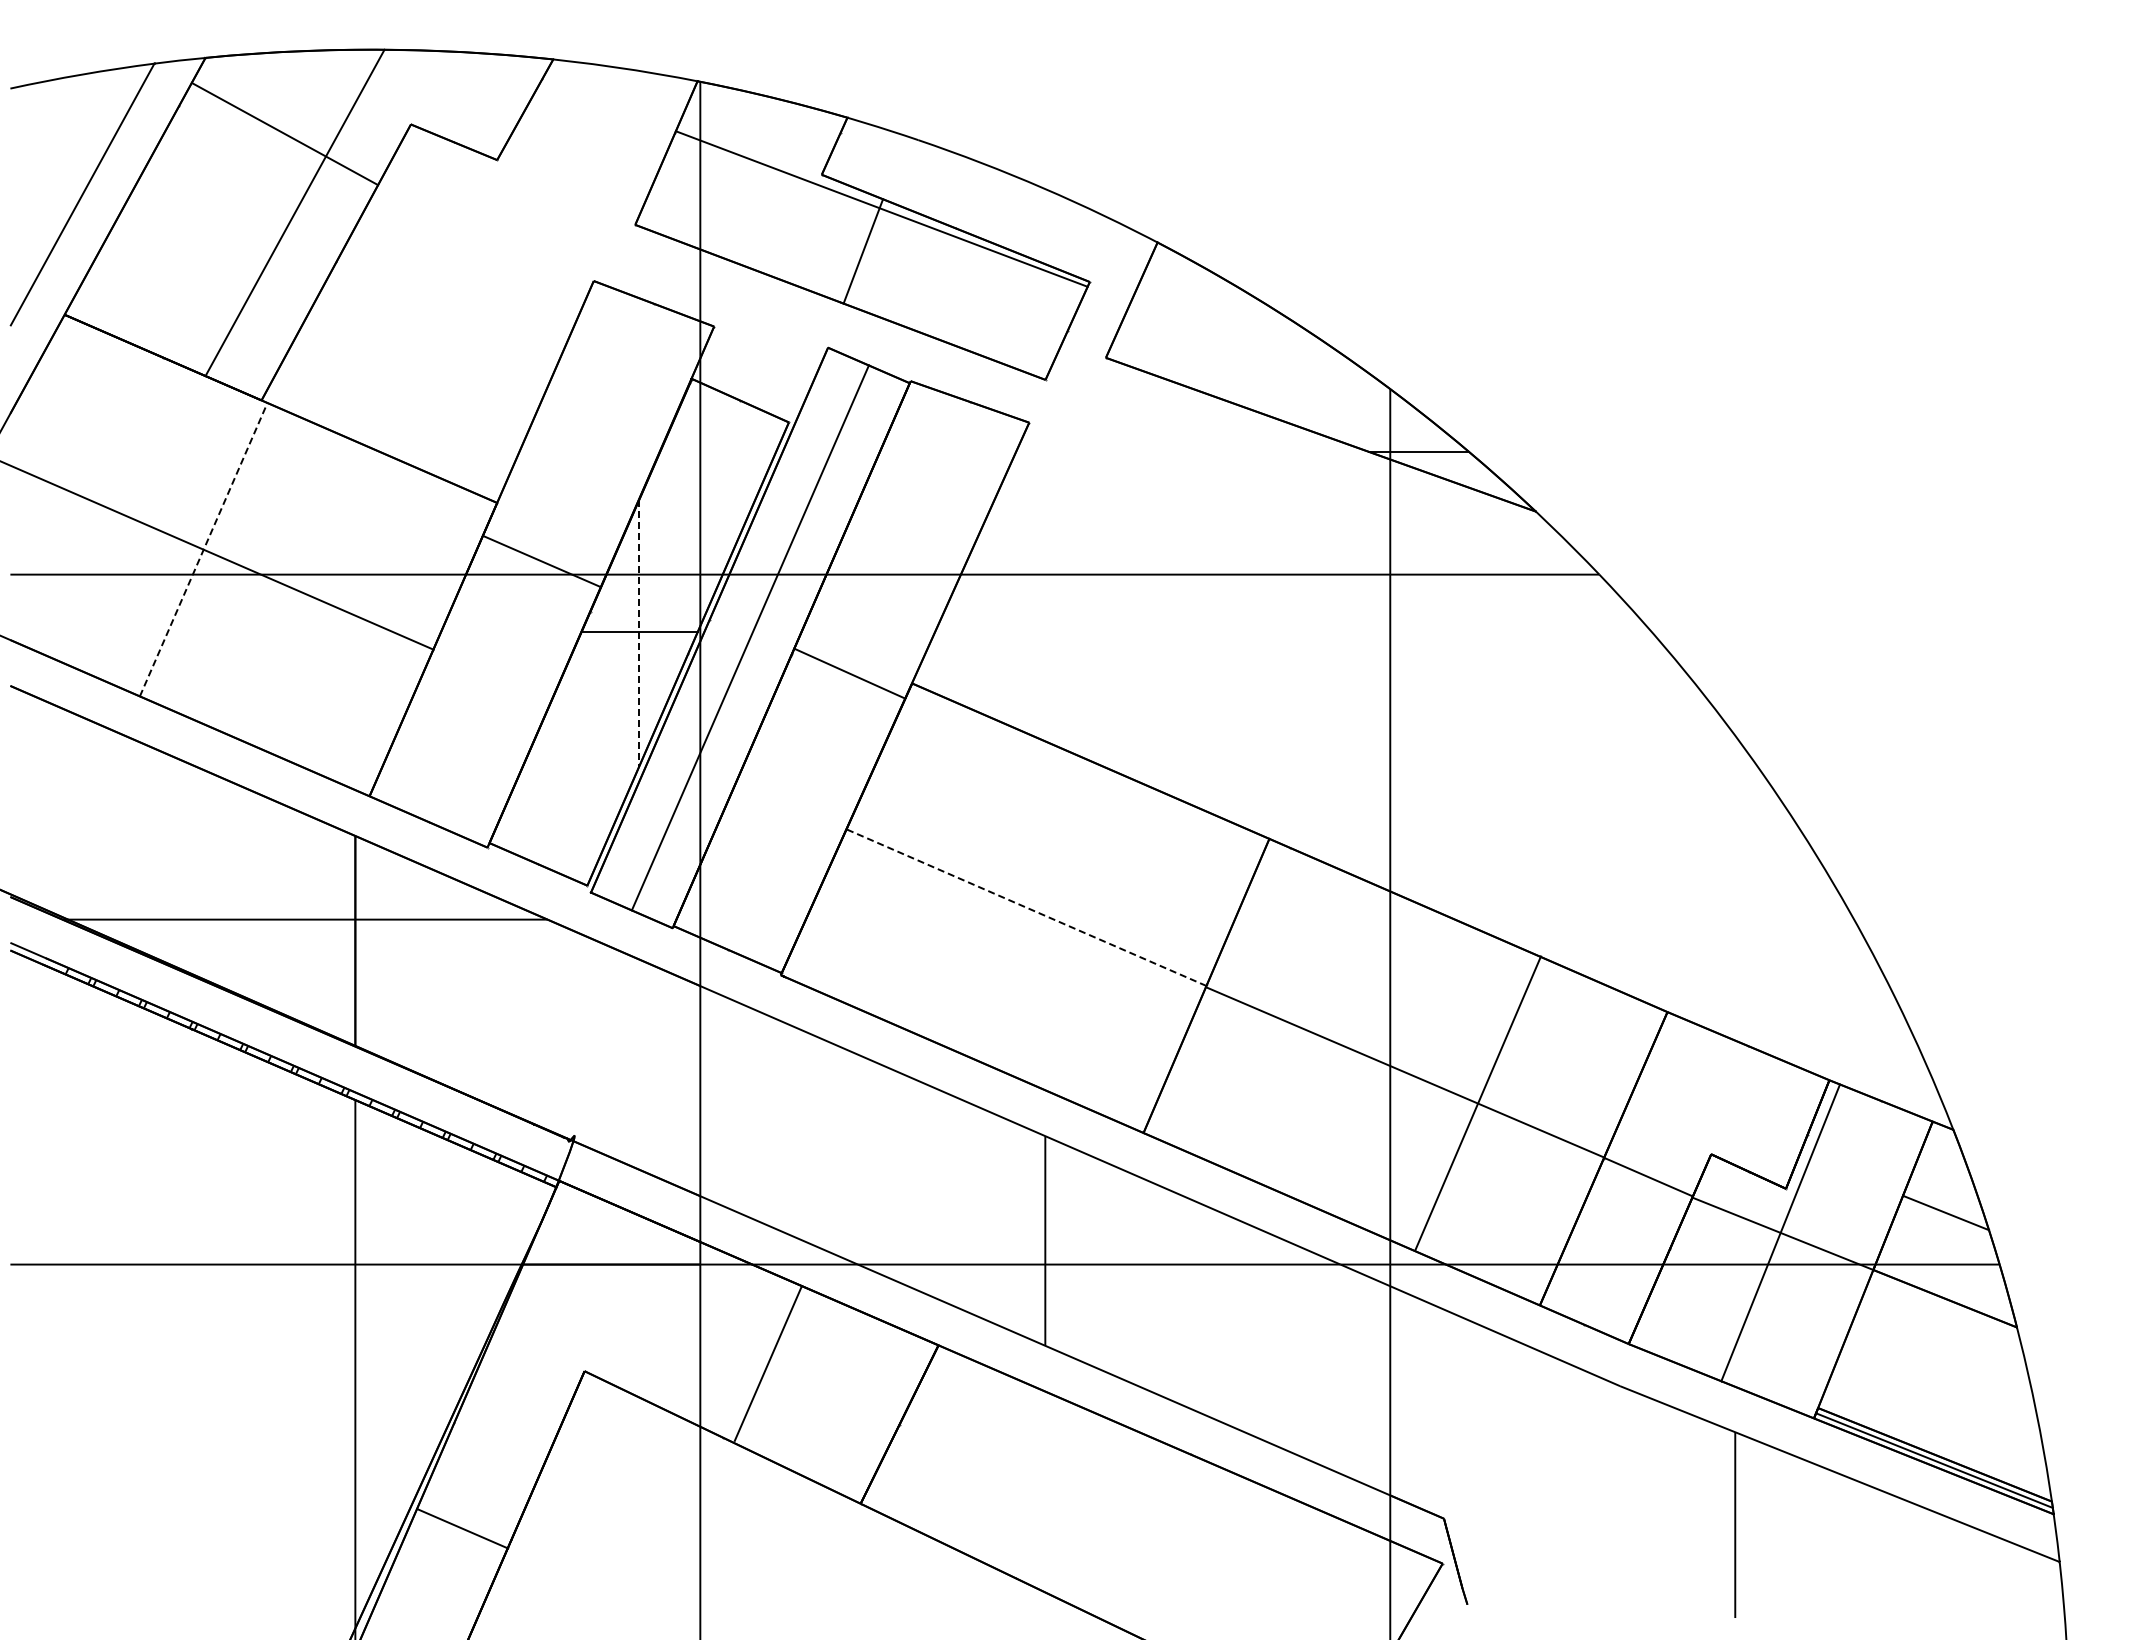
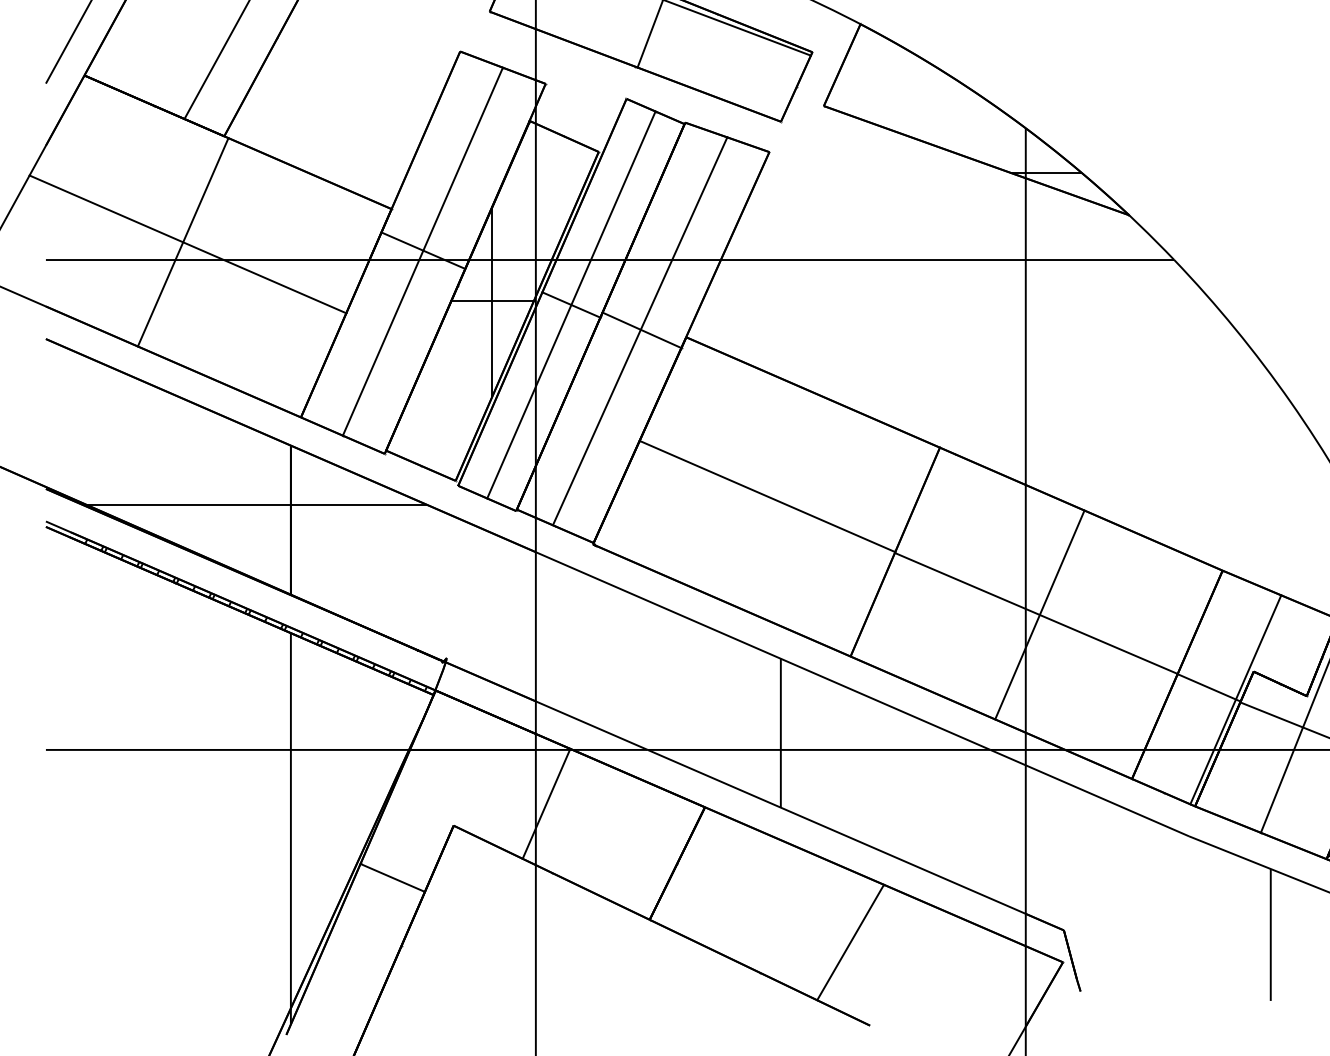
line: (203, 549) -> (183, 242), dashed -> solid
line: (540, 562) -> (422, 251), added
line: (639, 633) -> (492, 301), dashed -> solid
line: (750, 637) -> (571, 304), added
line: (846, 674) -> (639, 330), added
line: (1026, 907) -> (767, 496), dashed -> solid
line: (1477, 1103) -> (1039, 614), moved
line: (1686, 1193) -> (1236, 699), added
line: (767, 1363) -> (545, 803), moved
line: (462, 1528) -> (392, 877), moved
line: (1143, 1535) -> (850, 942), added

